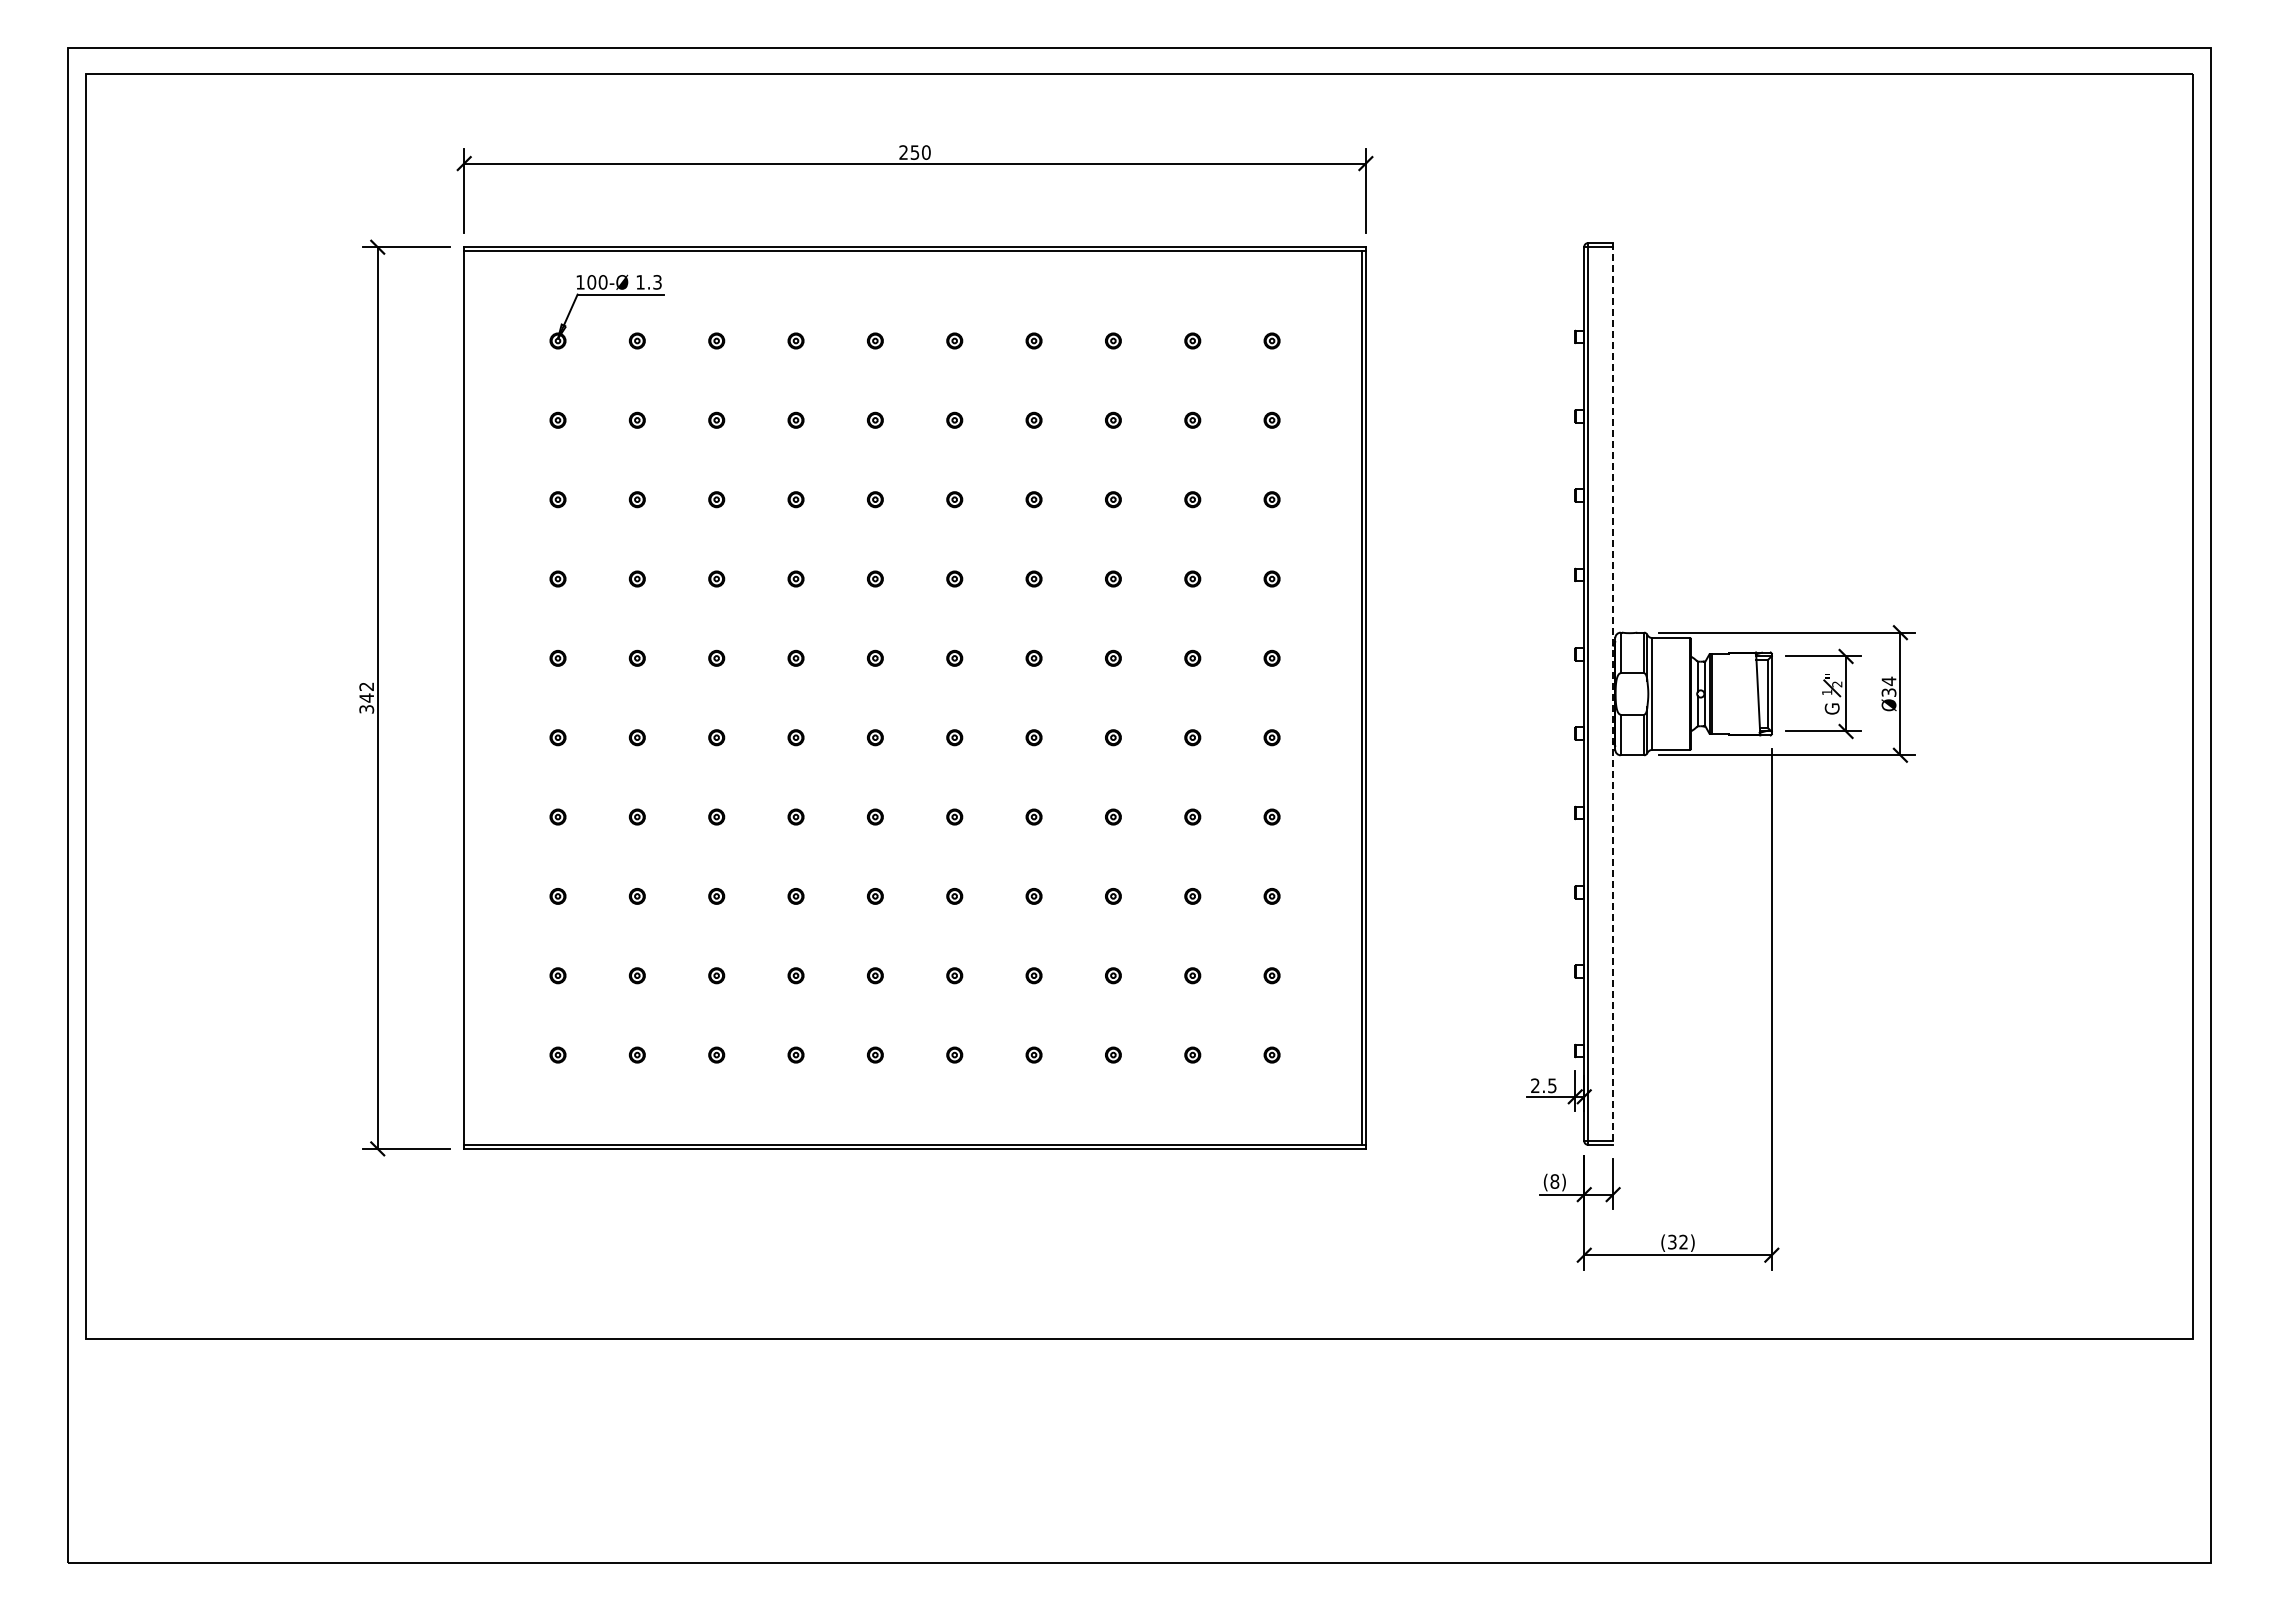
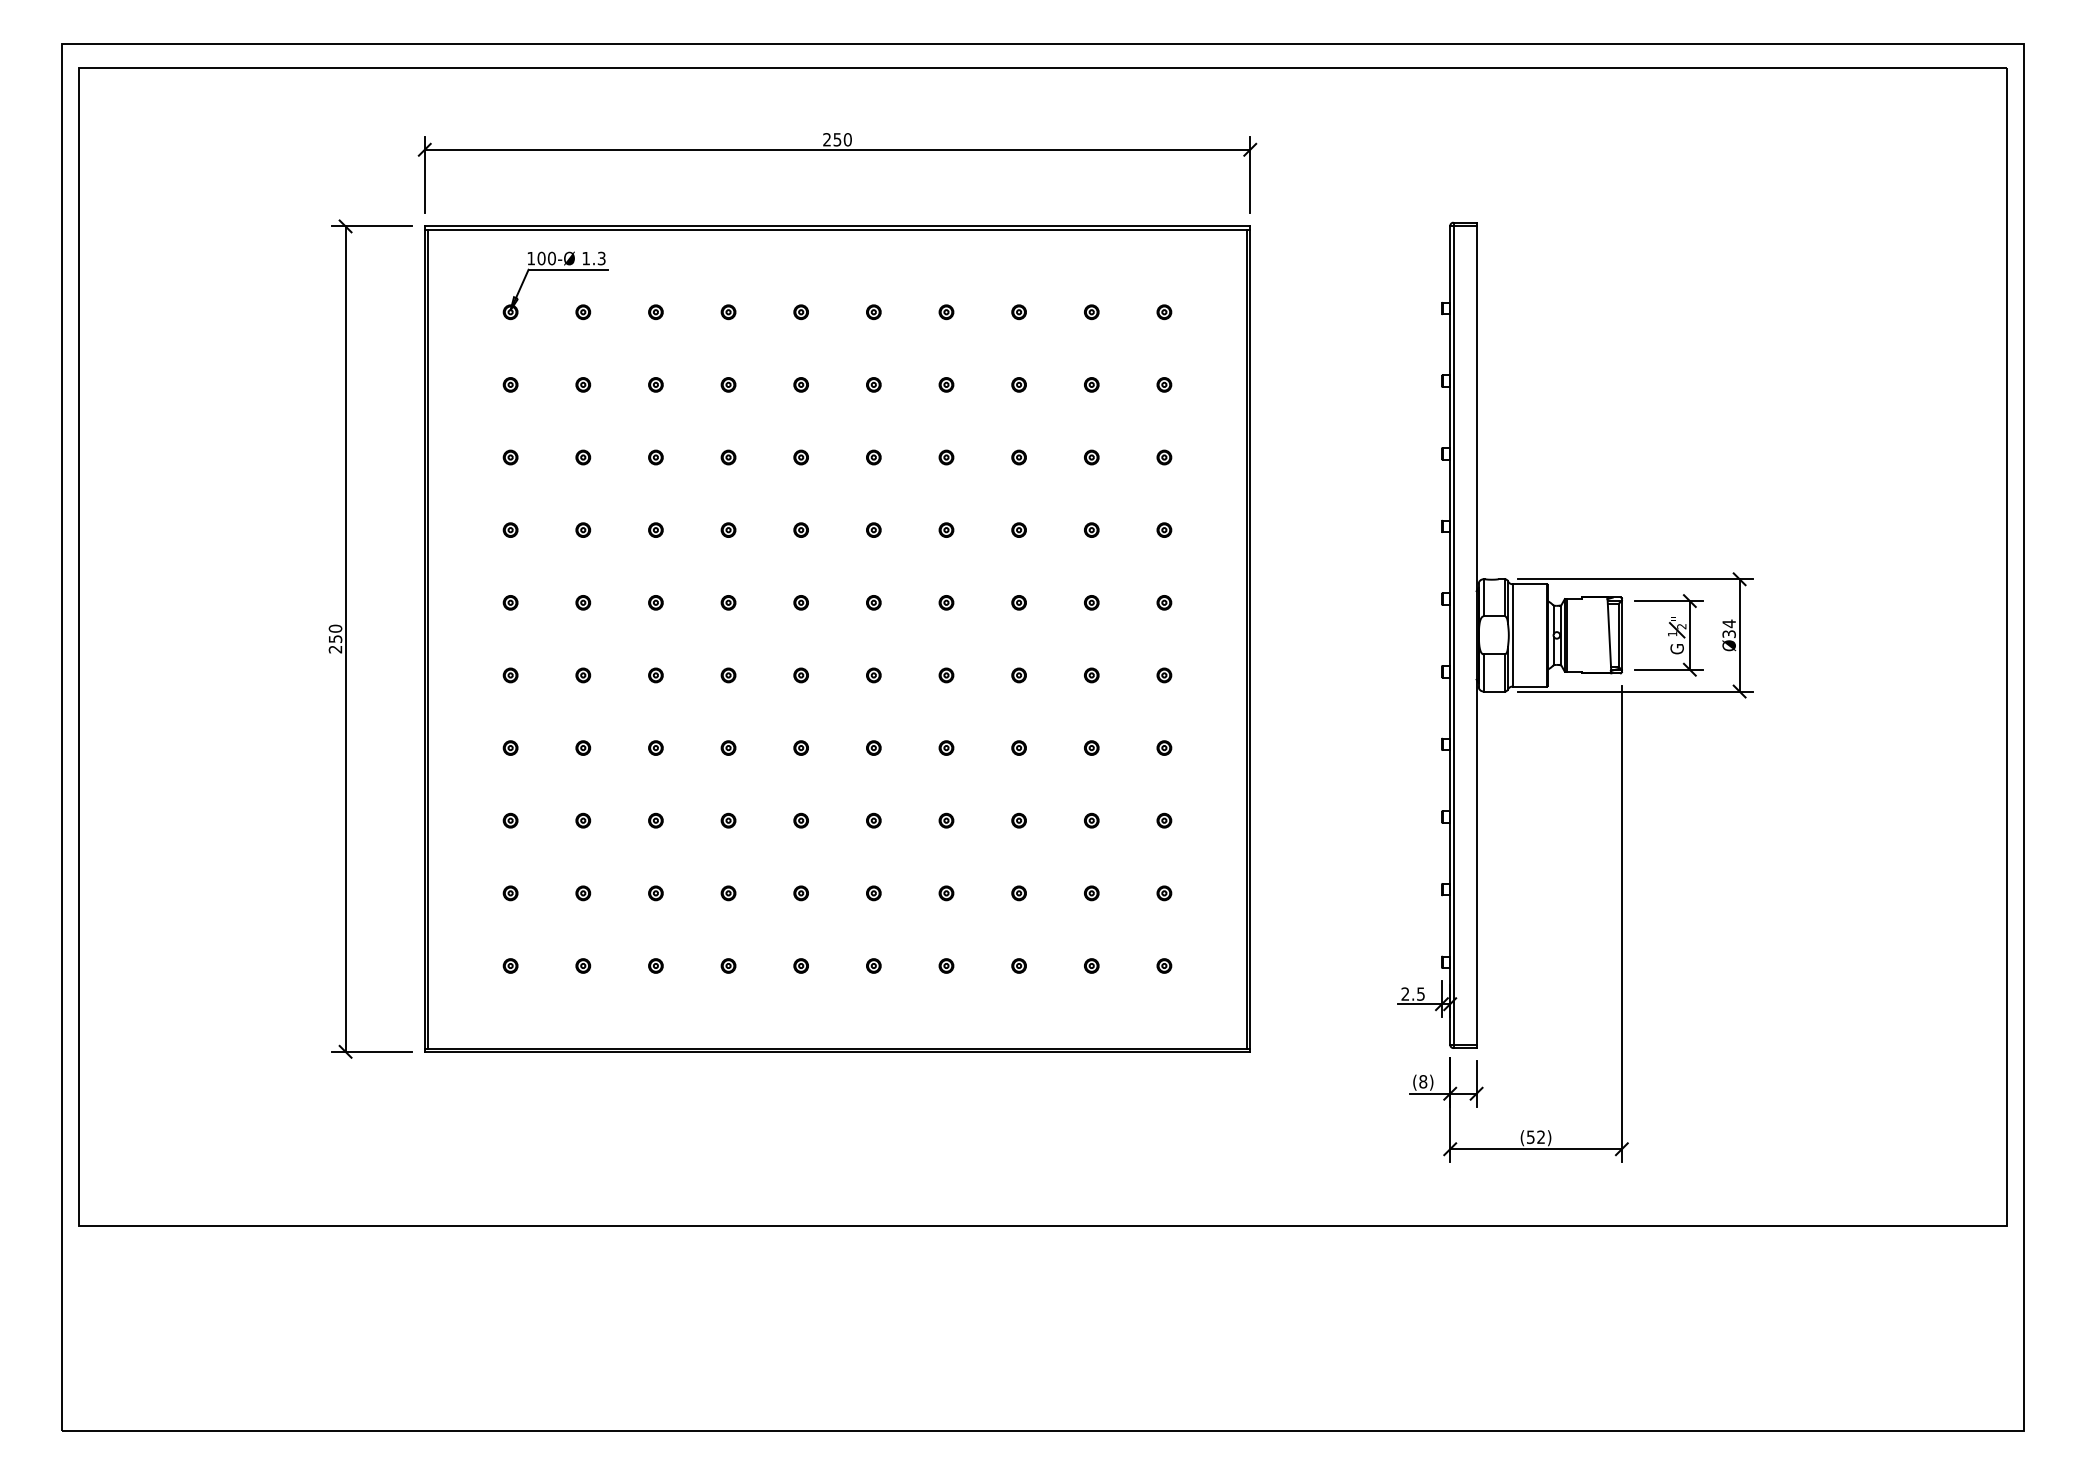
line: (1613, 693) -> (1476, 634), dashed -> solid
text: (366, 697) -> (335, 638), 342 -> 250
line: (467, 697) -> (427, 638), added
text: (1672, 1241) -> (1530, 1136), (32) -> (52)

